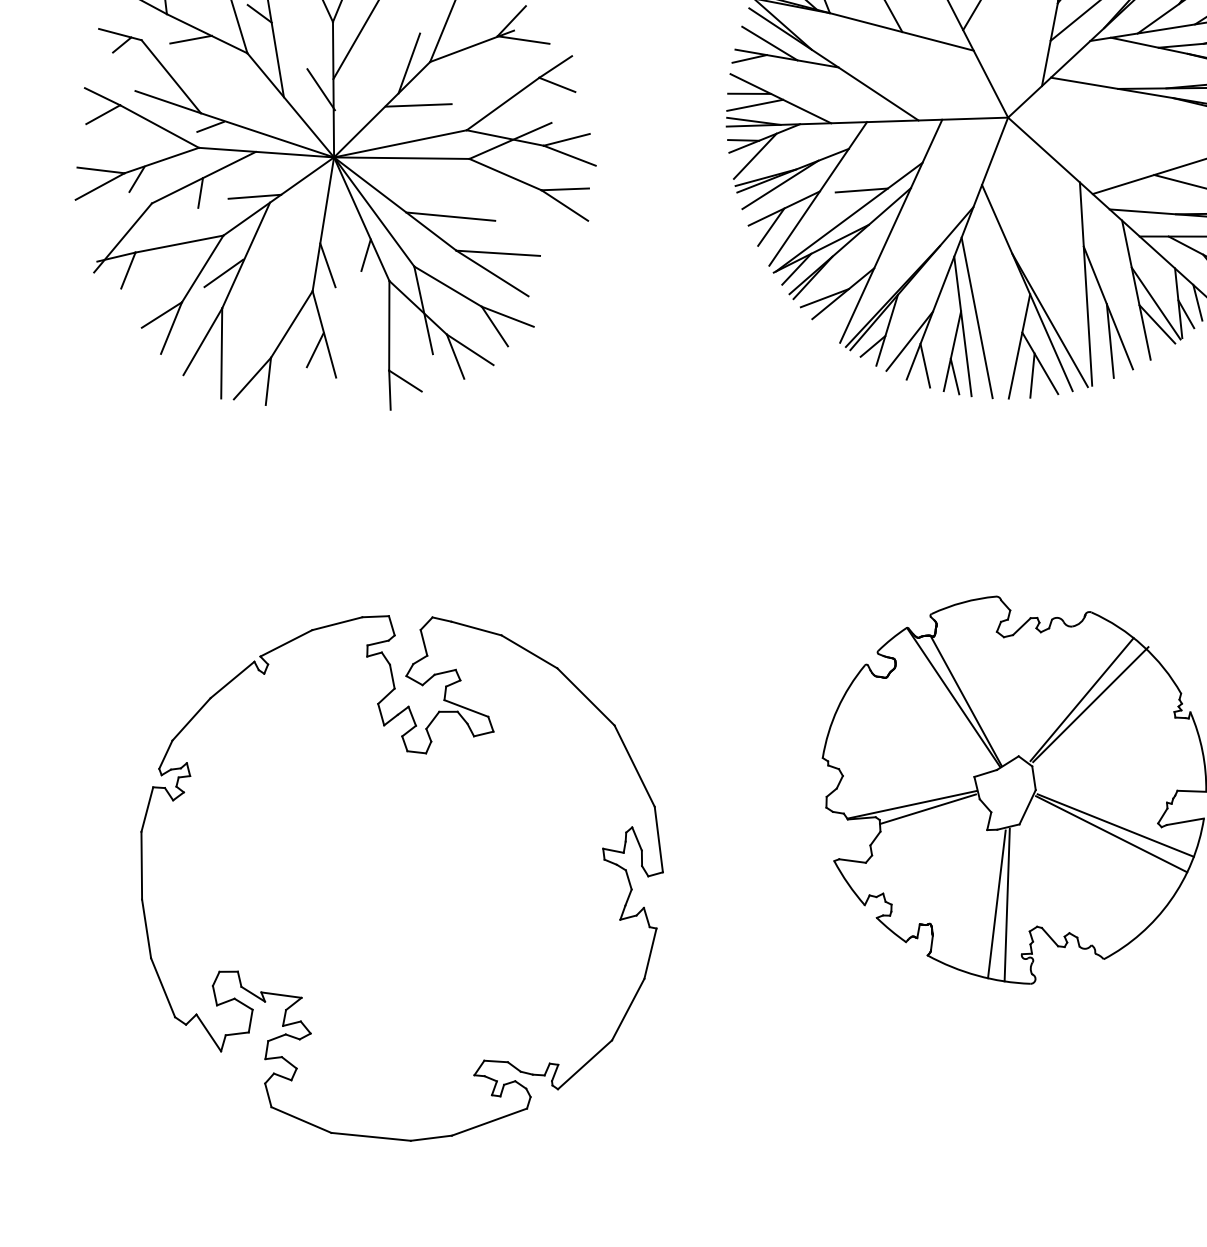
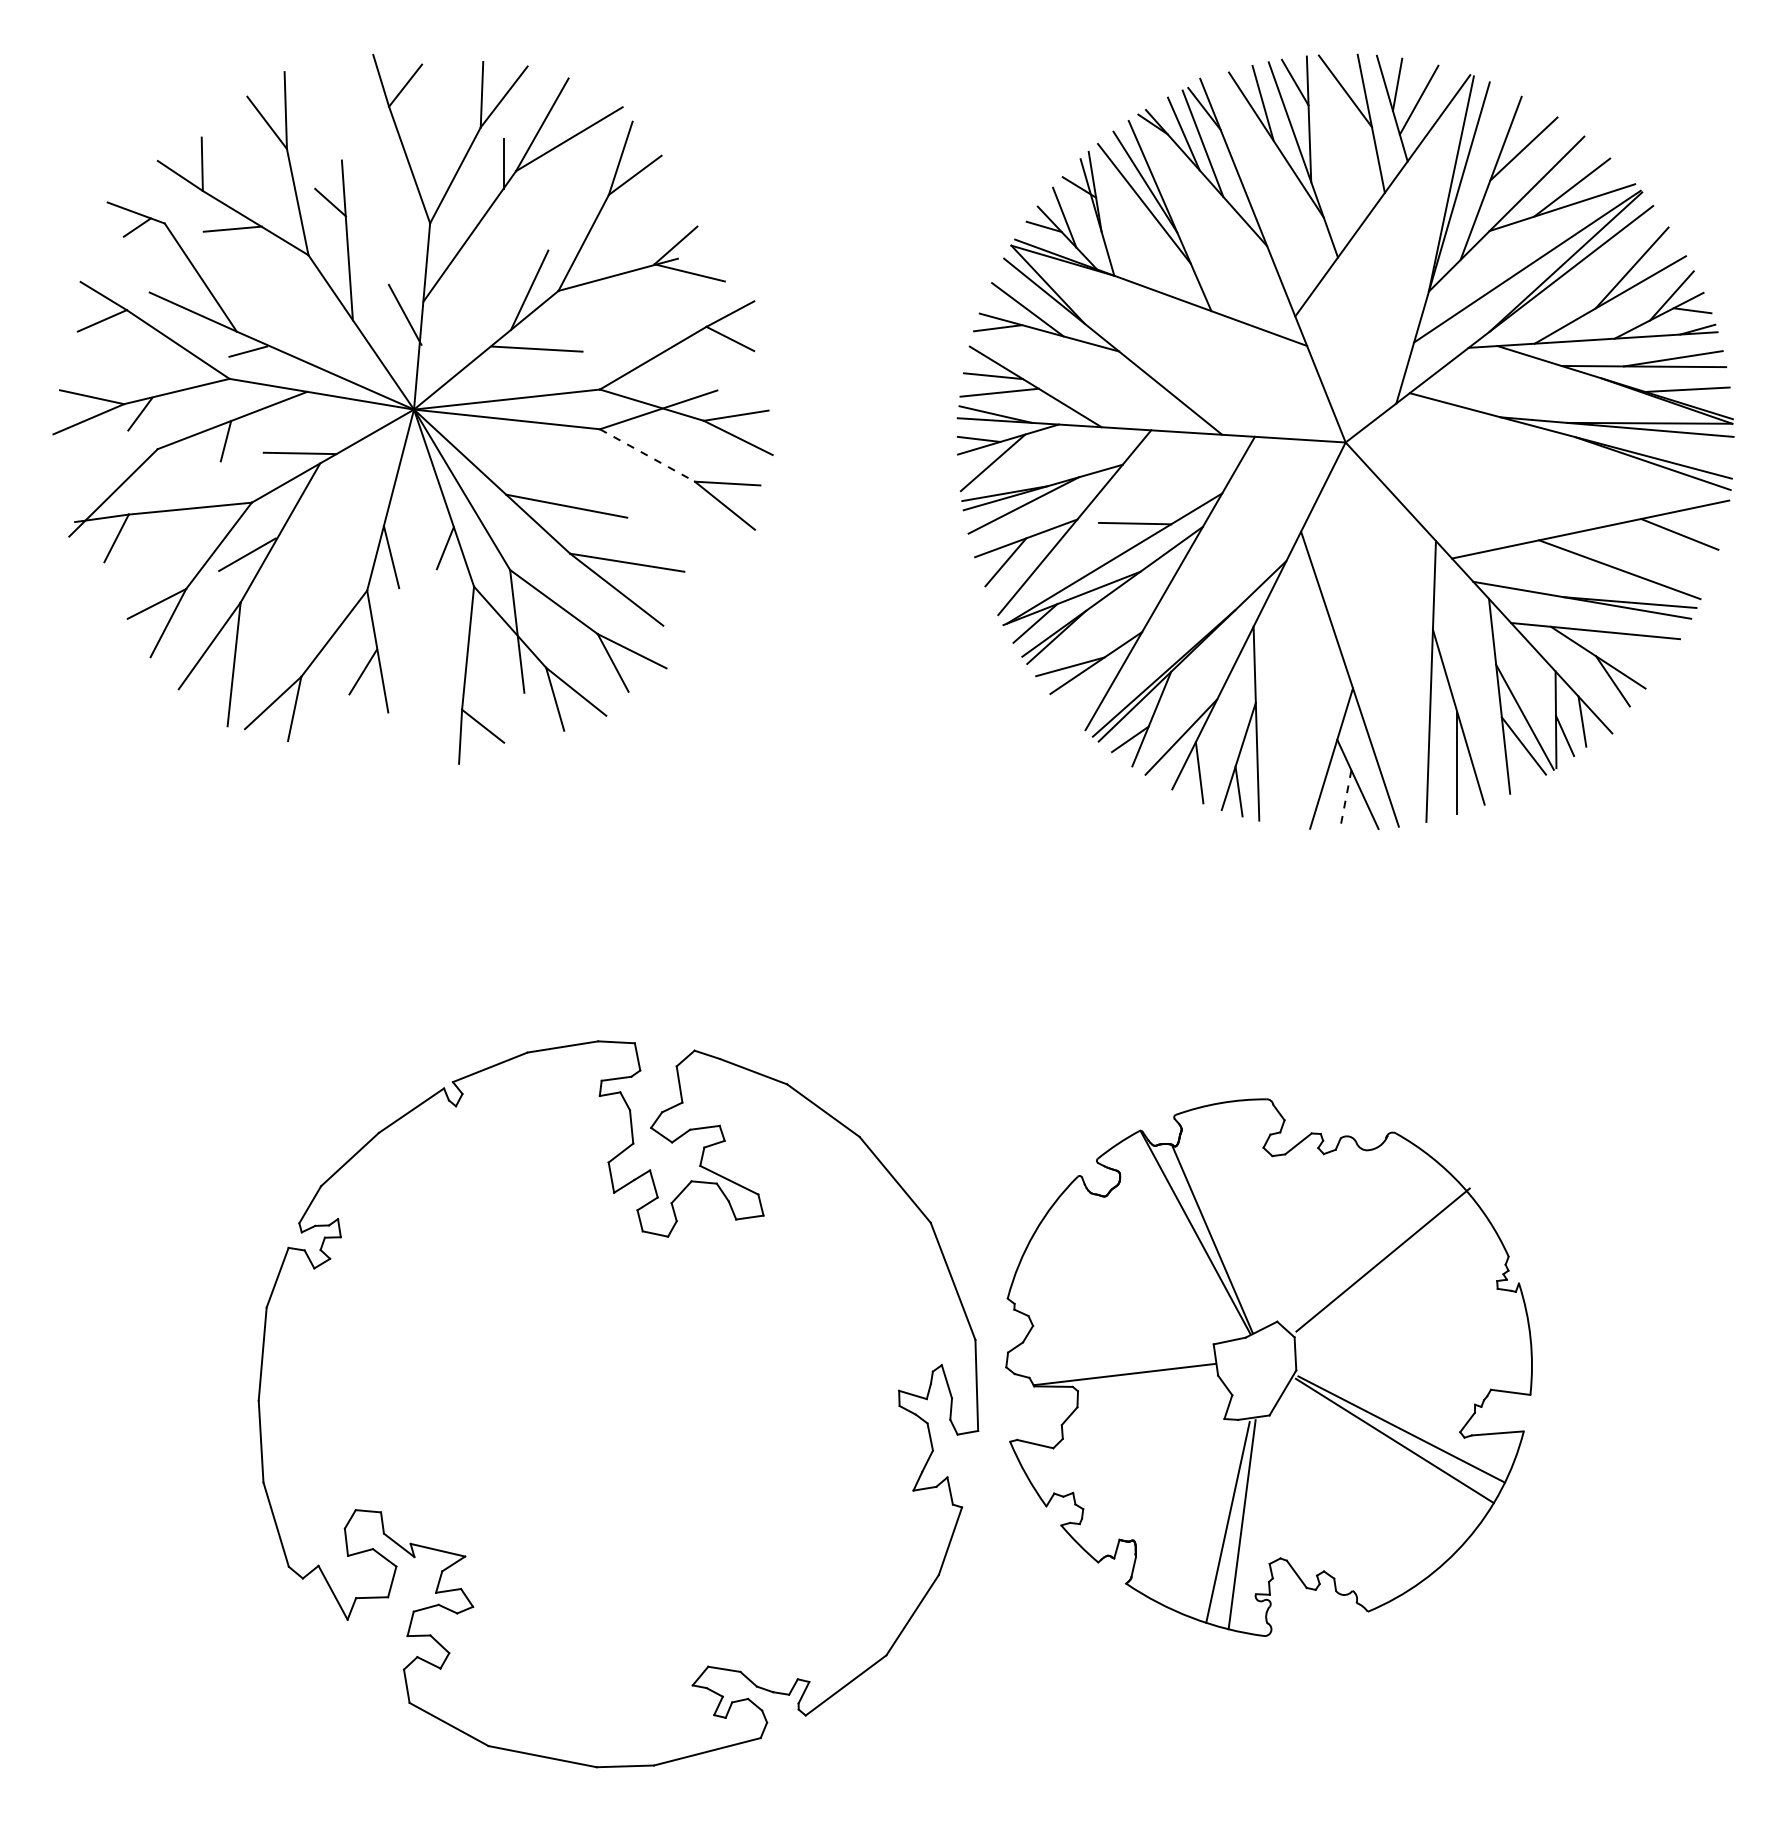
line: (505, 174) -> (647, 455), solid -> dashed
line: (976, 317) -> (1276, 713), removed
line: (1049, 320) -> (1376, 726), removed
line: (1032, 375) -> (1345, 800), solid -> dashed
line: (1081, 699) -> (1371, 1251), removed
line: (927, 809) -> (1145, 1382), removed
part: (401, 877) -> (618, 1404), moved

